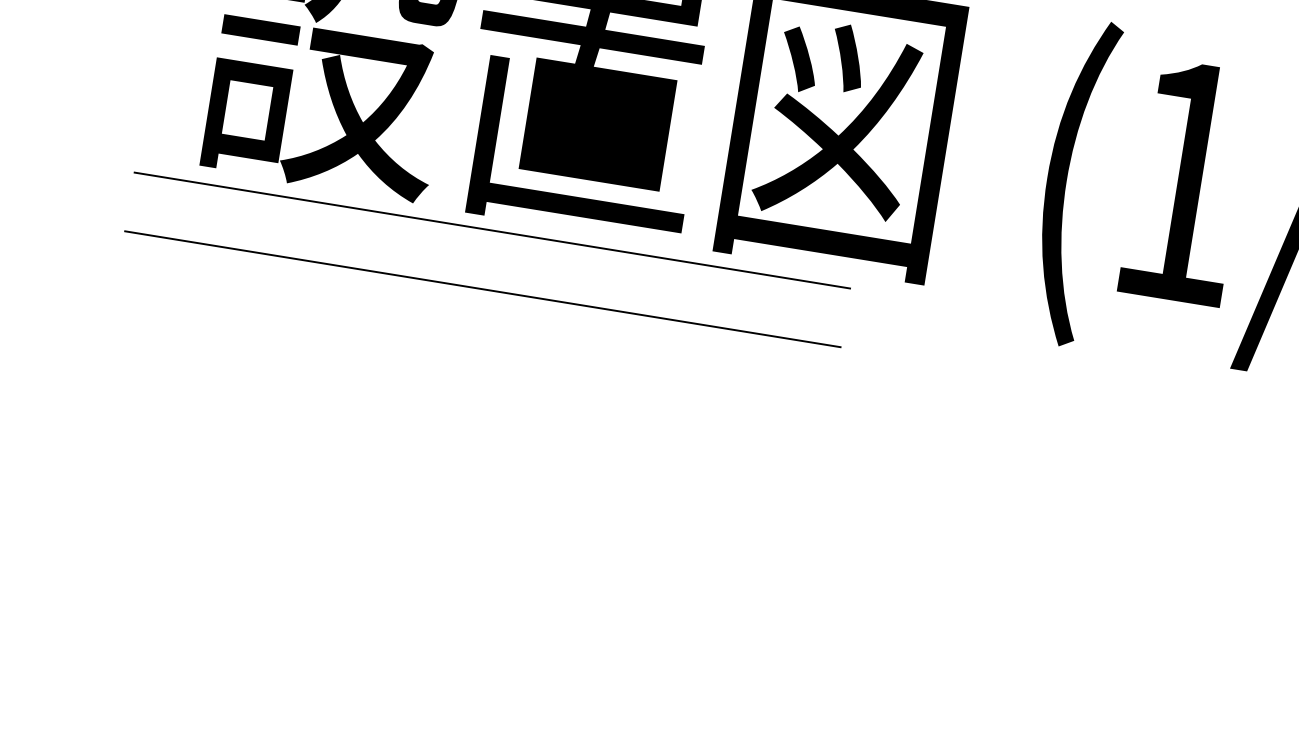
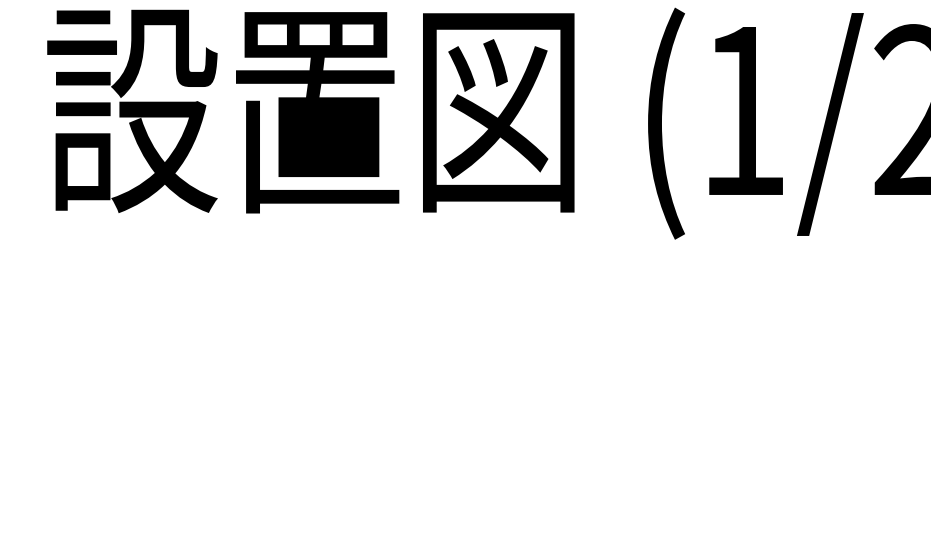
line: (492, 229) -> (267, 222), removed
line: (483, 288) -> (267, 264), removed

